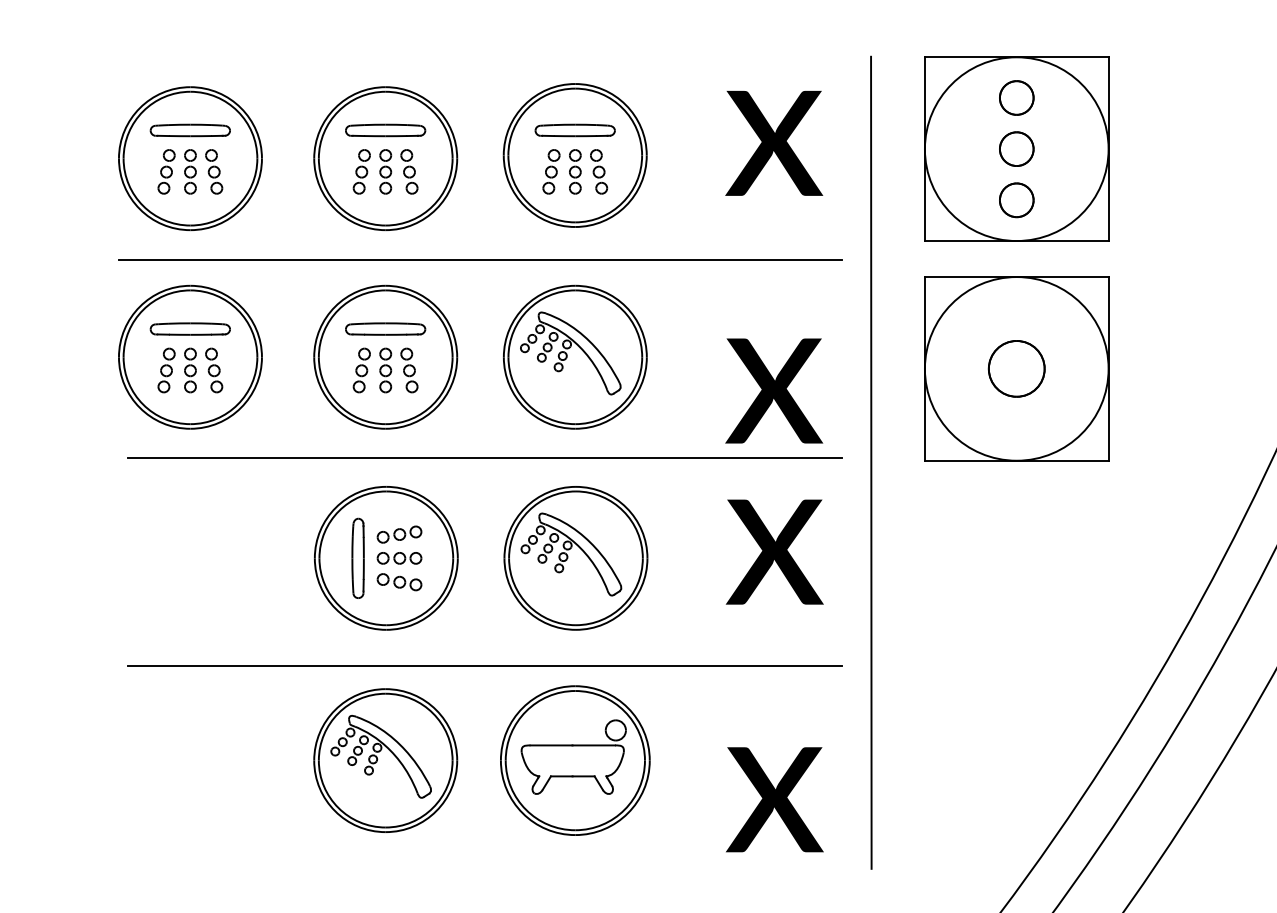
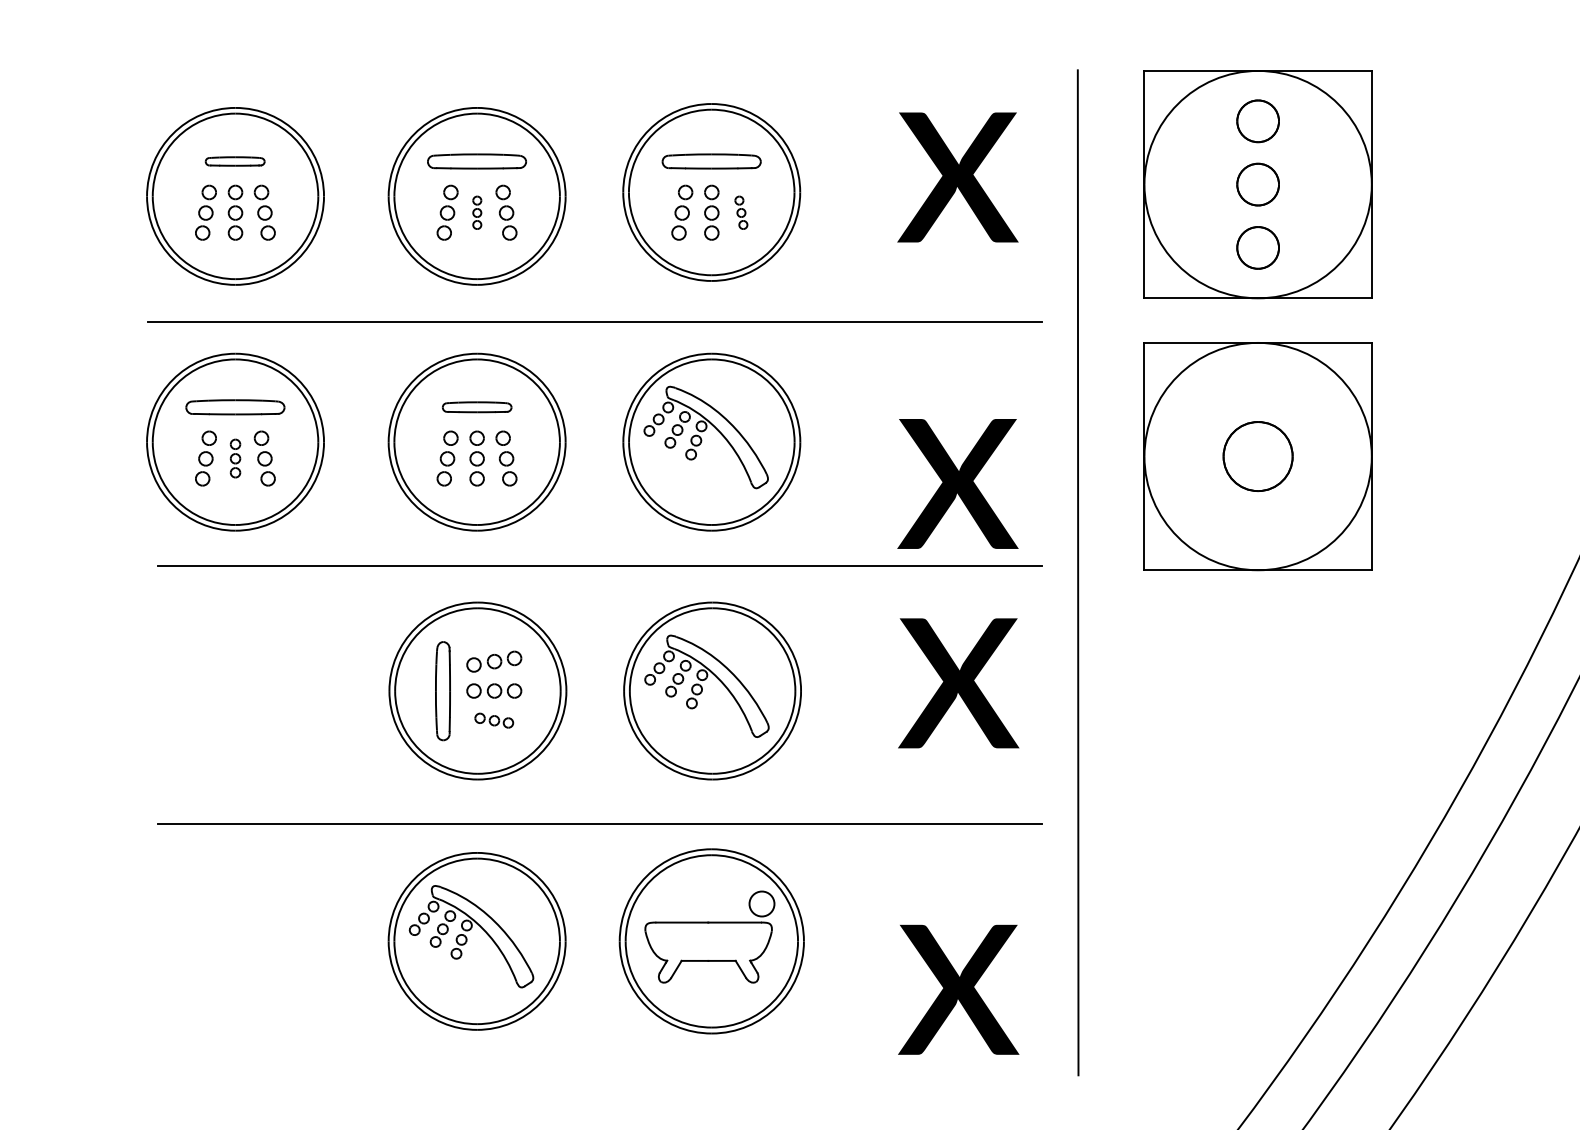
part: (189, 130) -> (234, 161), size x0.6
part: (385, 171) -> (476, 212), size x0.6
part: (599, 171) -> (741, 212), size x0.6
part: (385, 328) -> (476, 406), size x0.7
part: (190, 370) -> (235, 458), size x0.7
part: (399, 582) -> (494, 720), size x0.7

